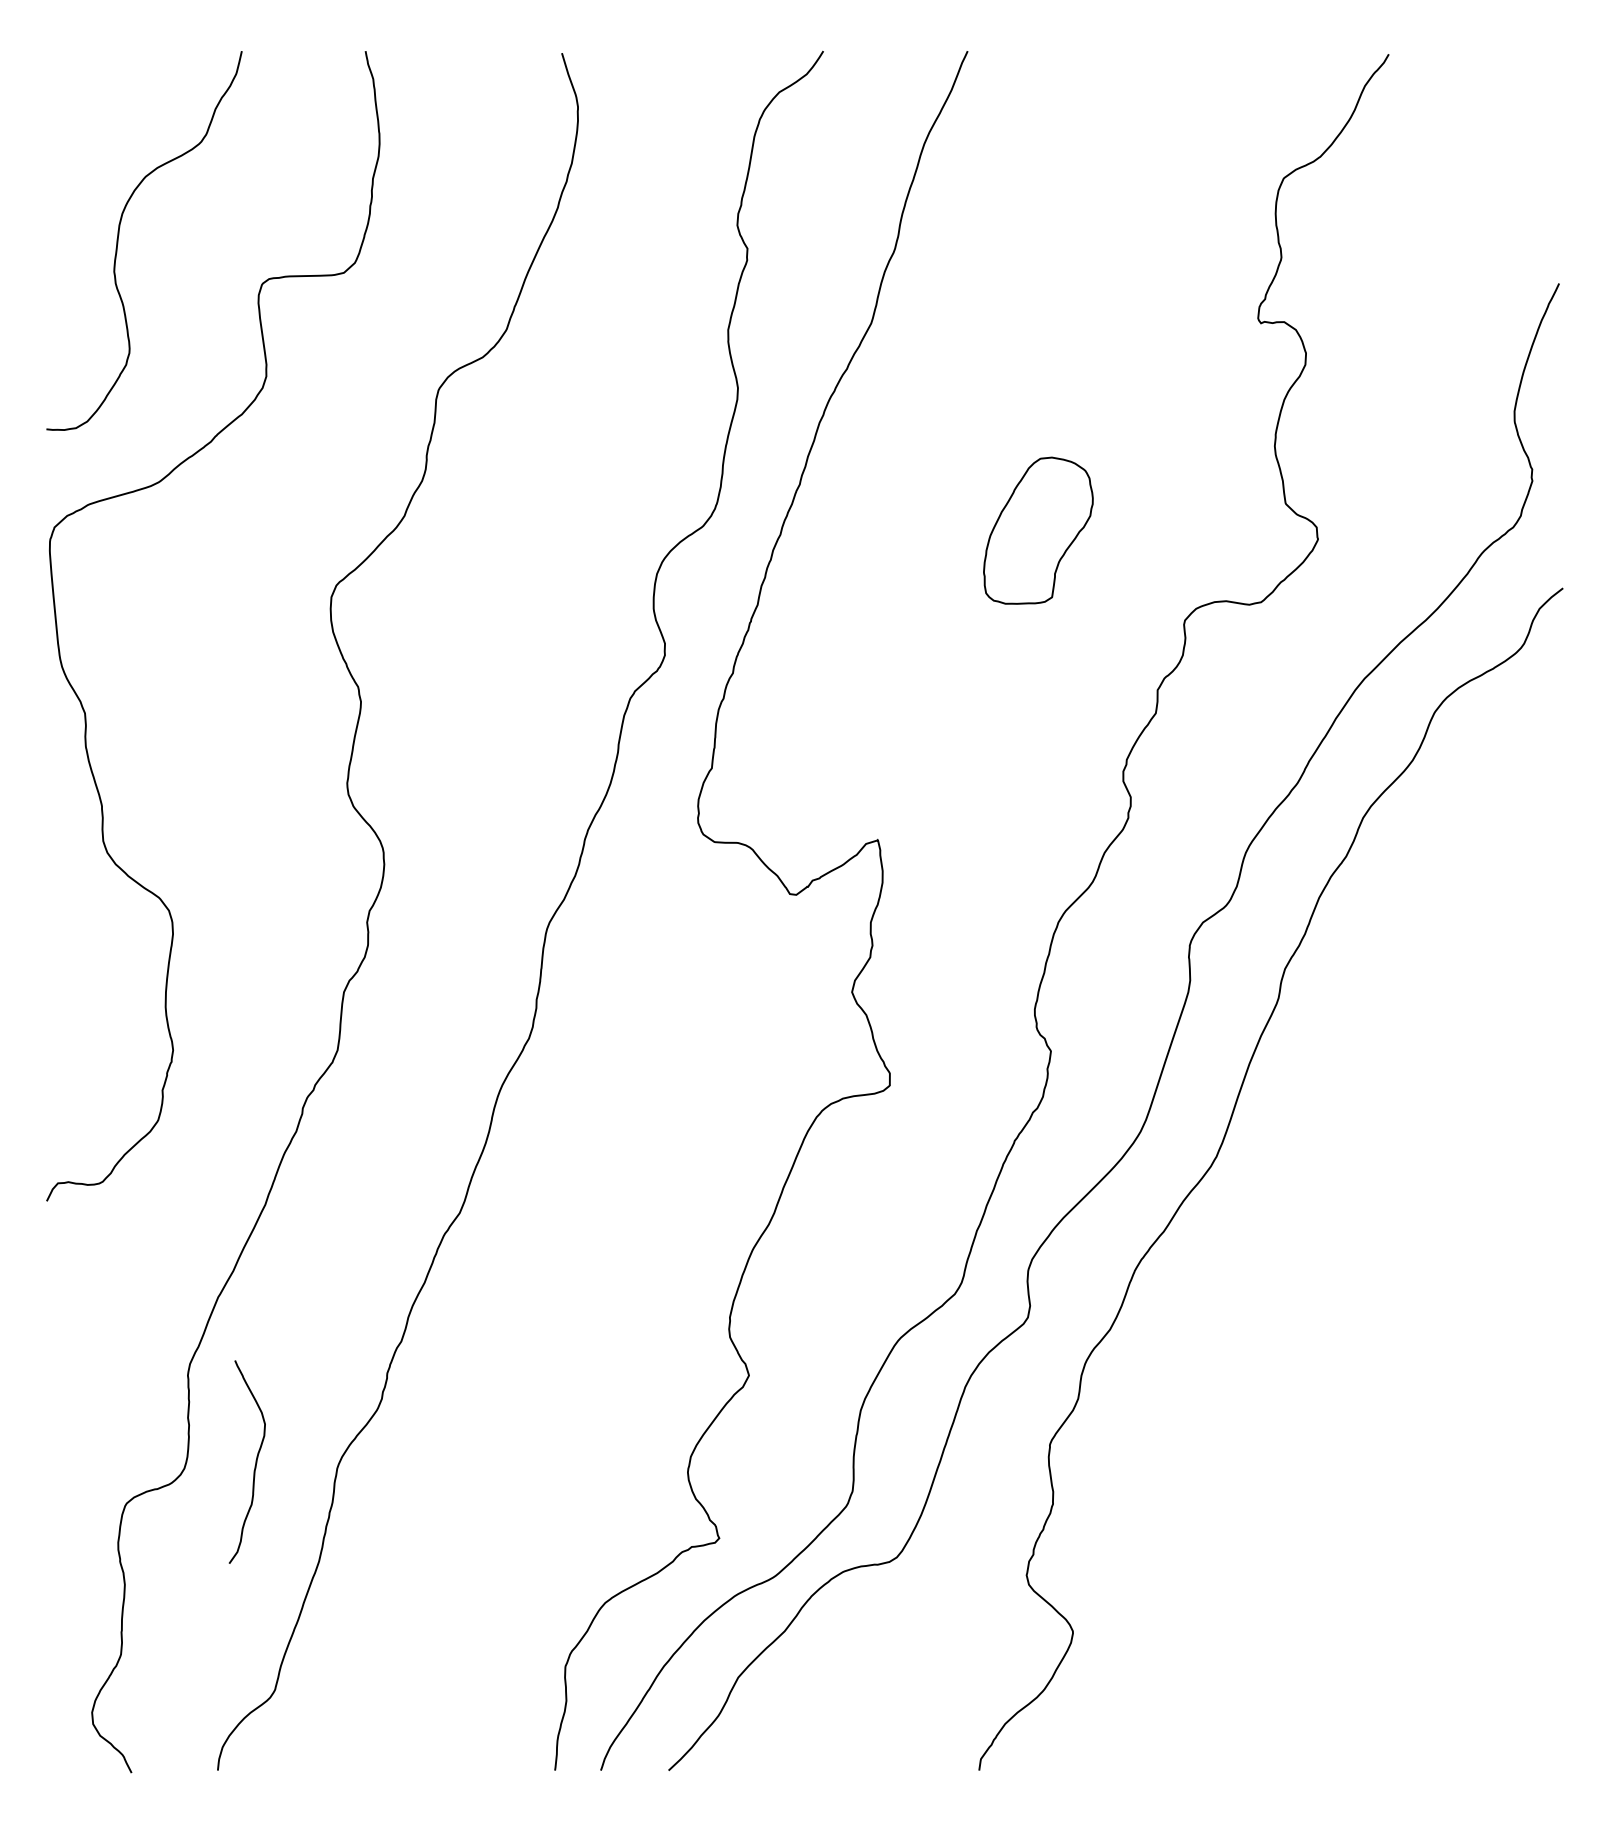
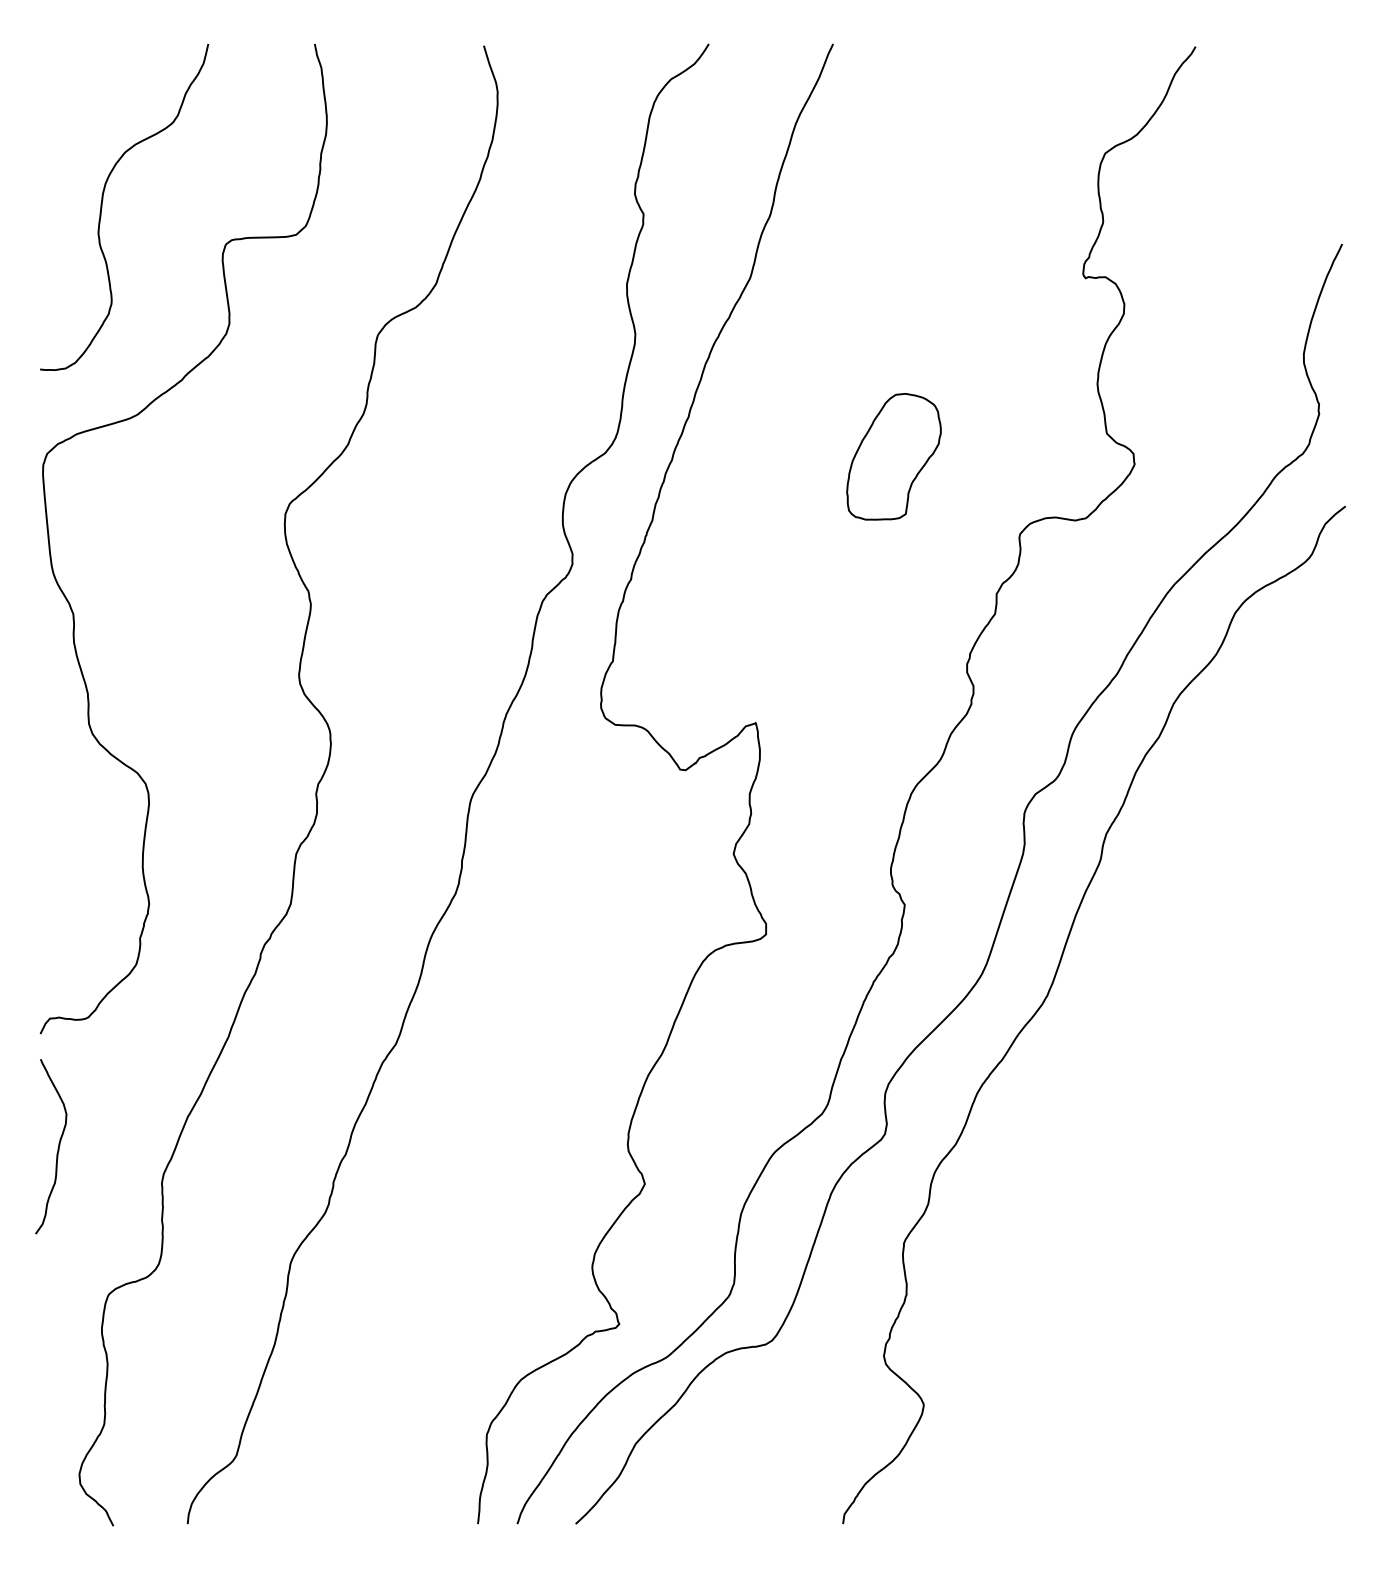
curve: (255, 1461) -> (58, 1146), moved

